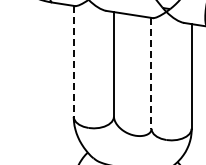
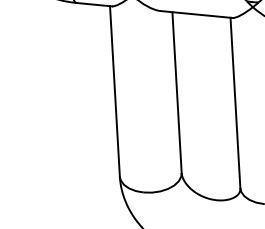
line: (73, 61) -> (114, 91), dashed -> solid
line: (151, 73) -> (235, 103), dashed -> solid

